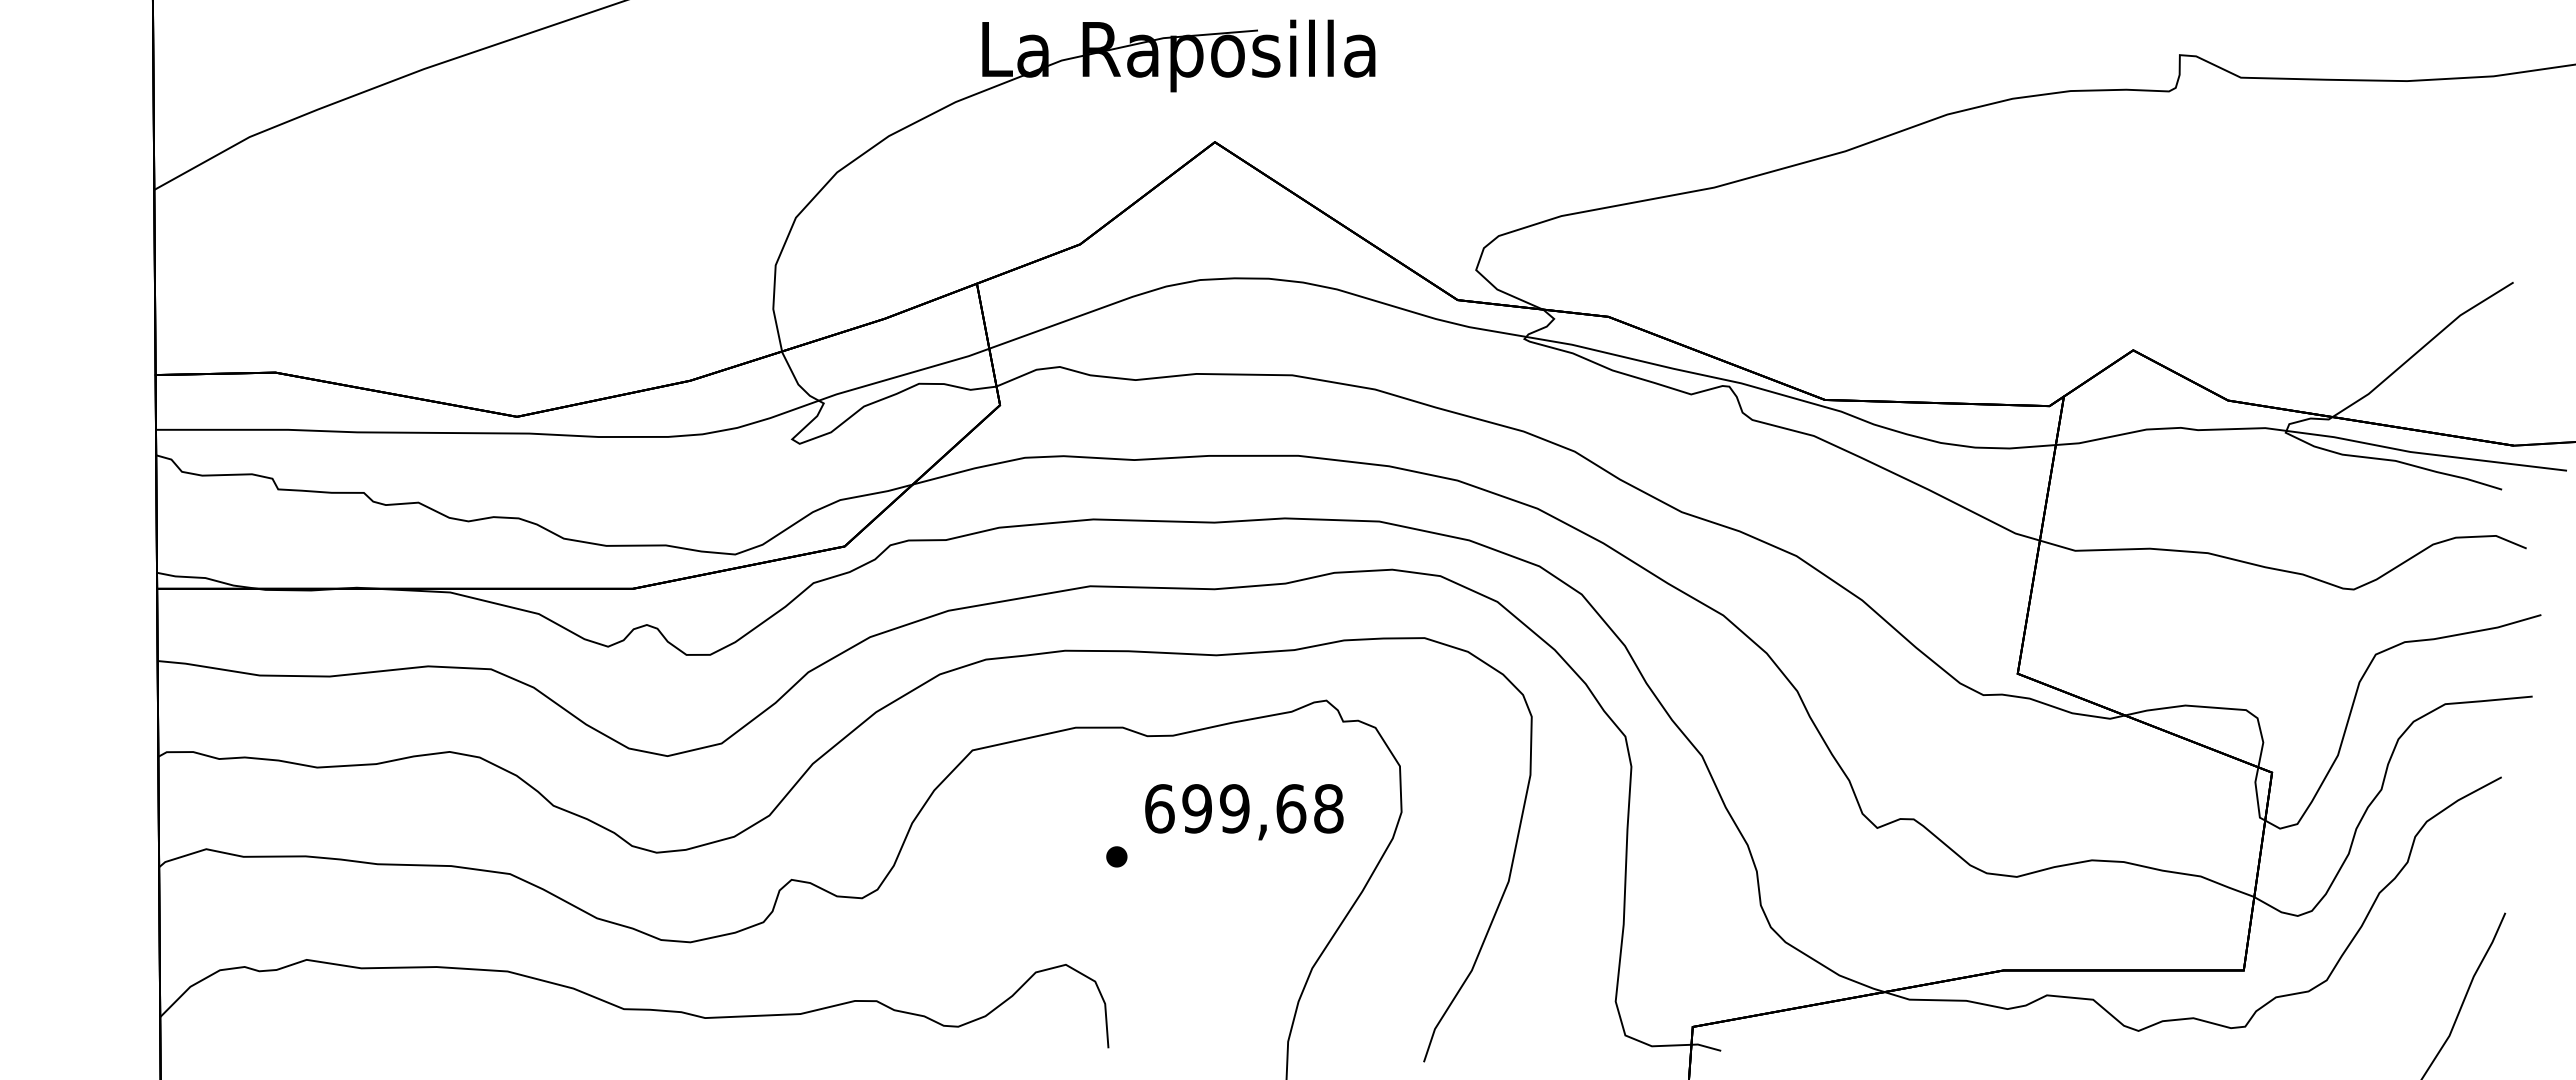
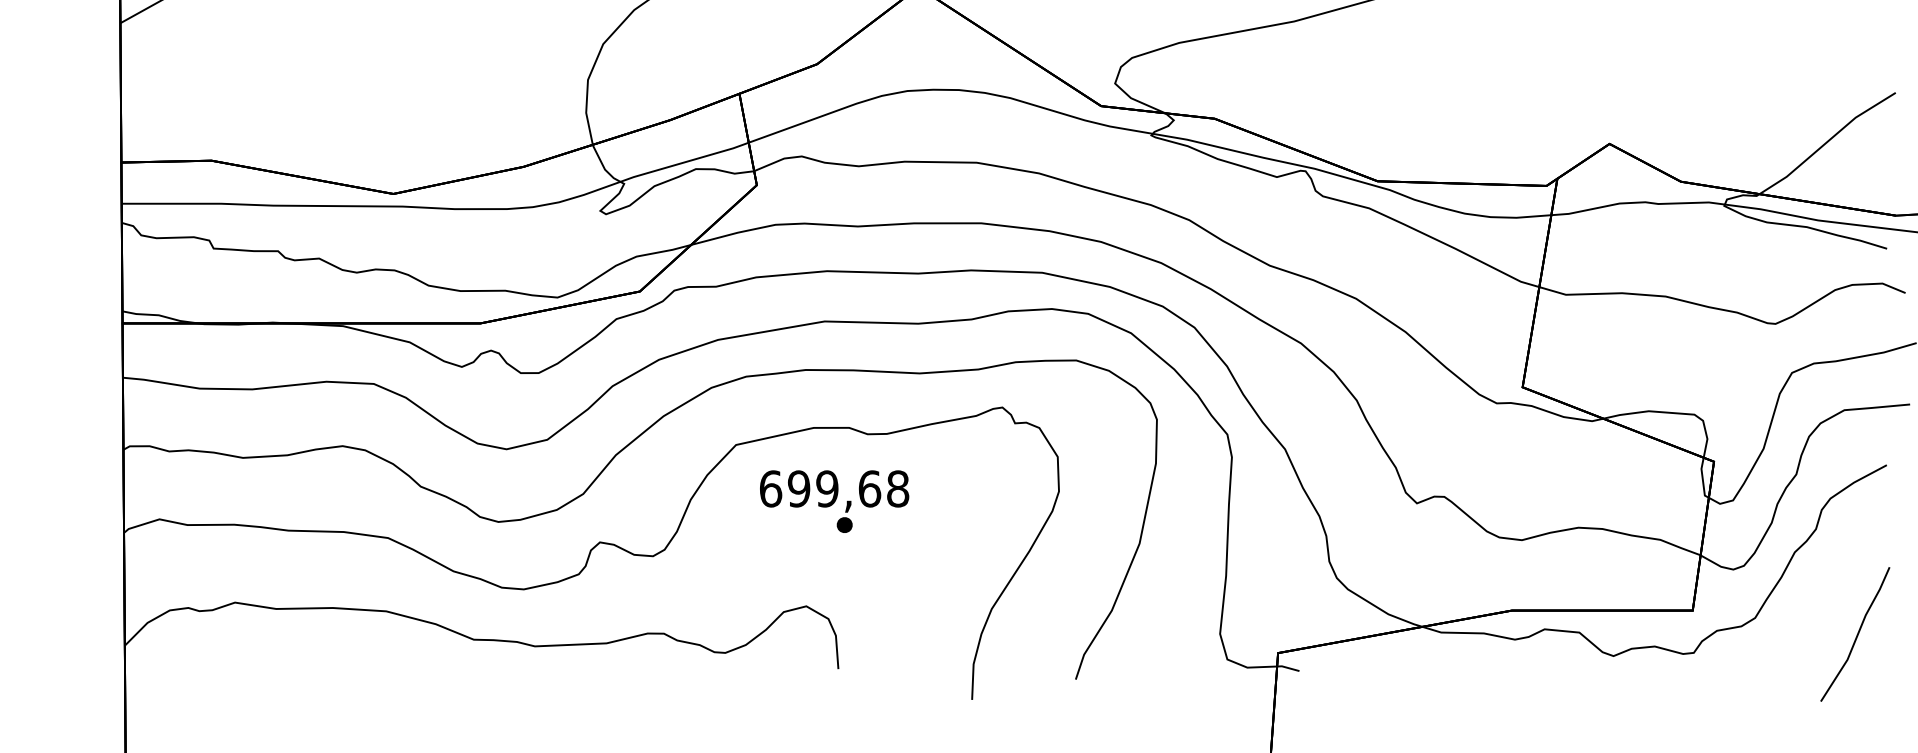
text: (1244, 812) -> (834, 491), moved

